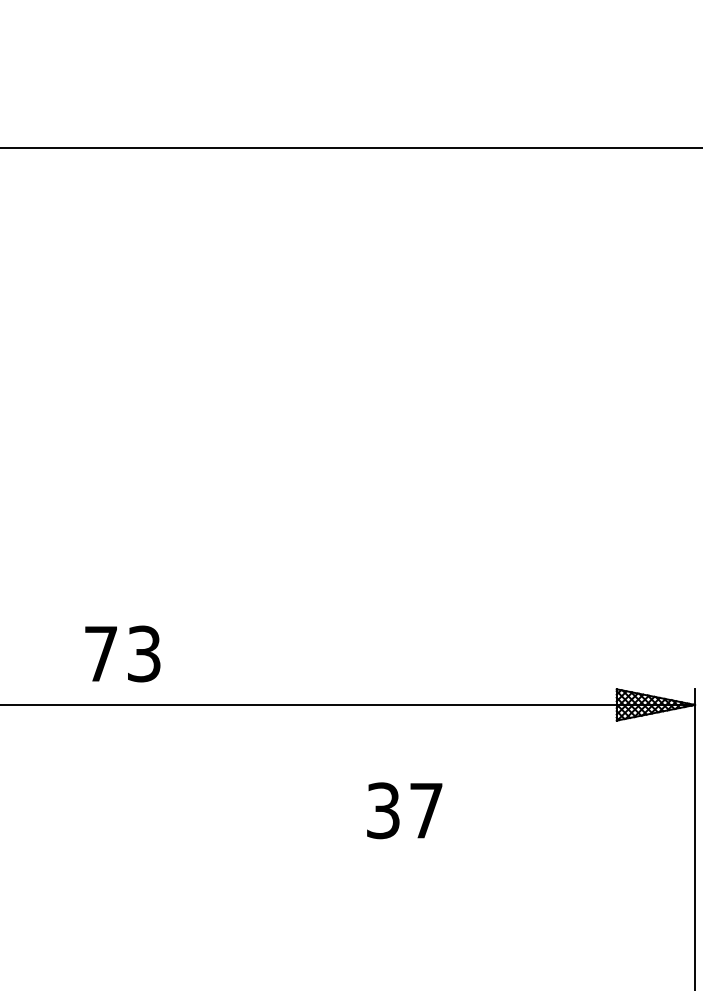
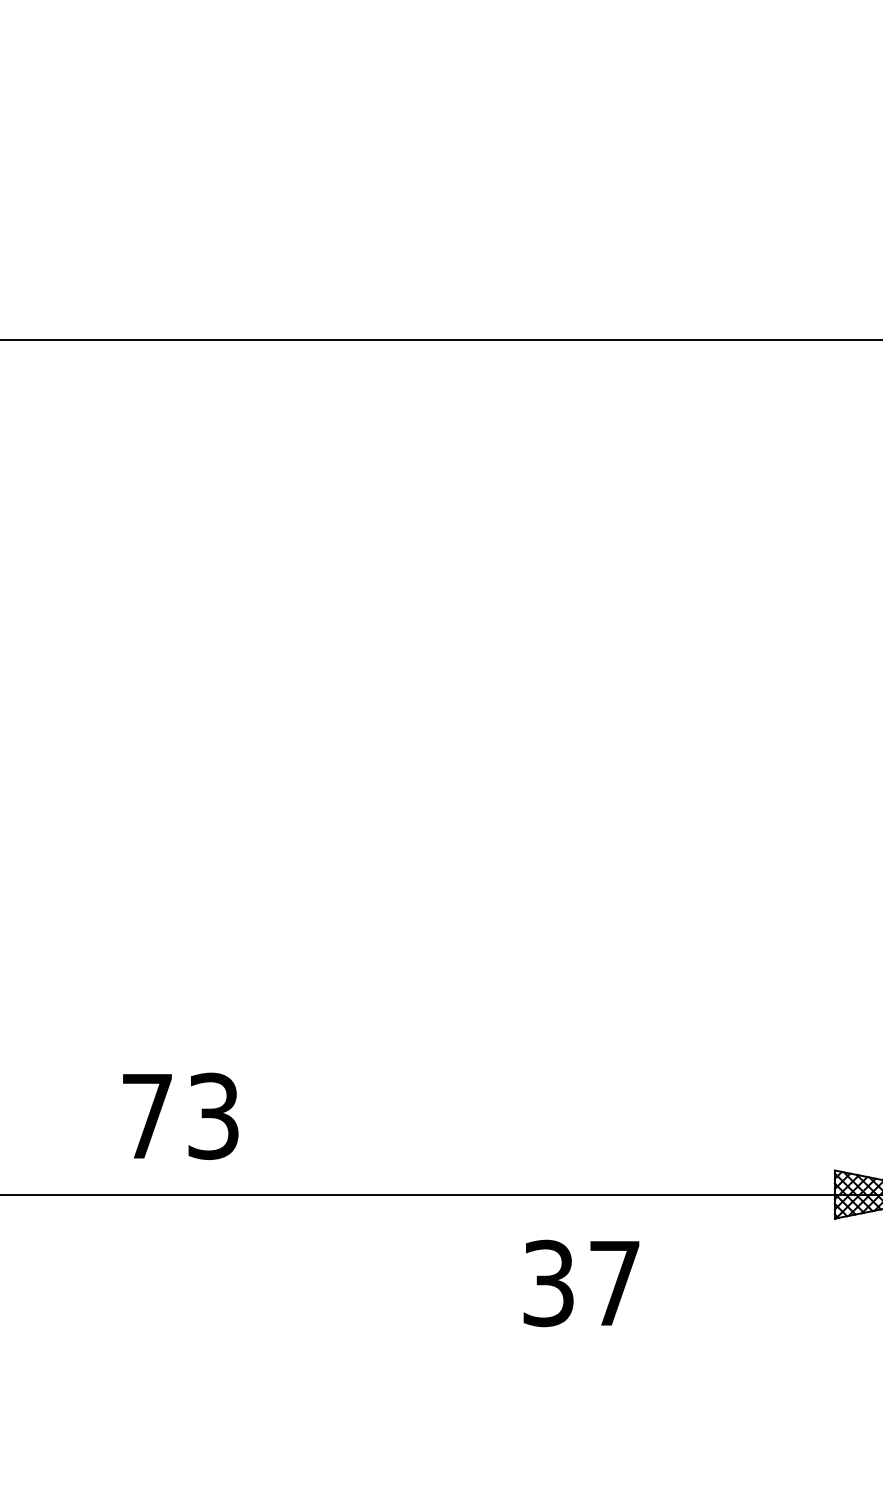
text: (122, 653) -> (180, 1115), moved
text: (404, 810) -> (581, 1282), moved

